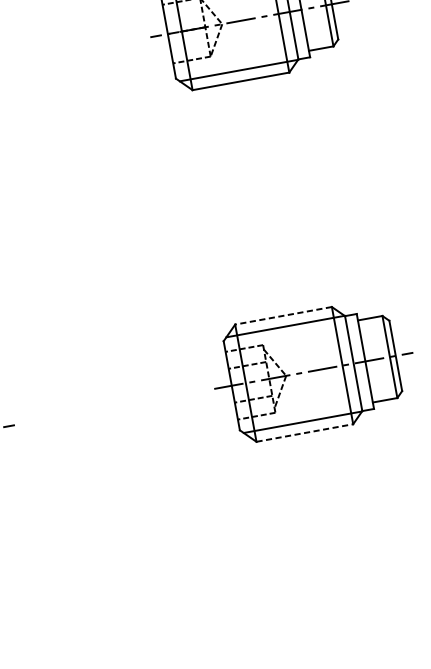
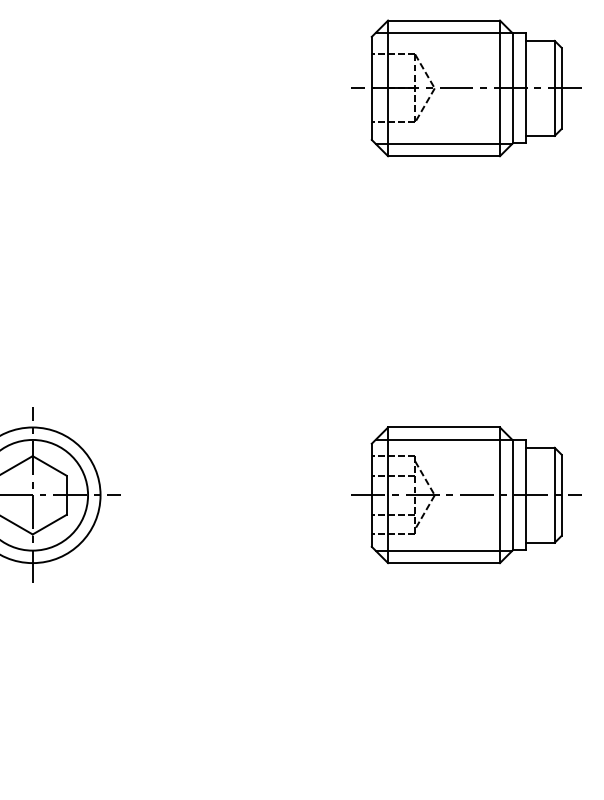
line: (283, 315) -> (444, 427), dashed -> solid
line: (305, 433) -> (444, 563), dashed -> solid

